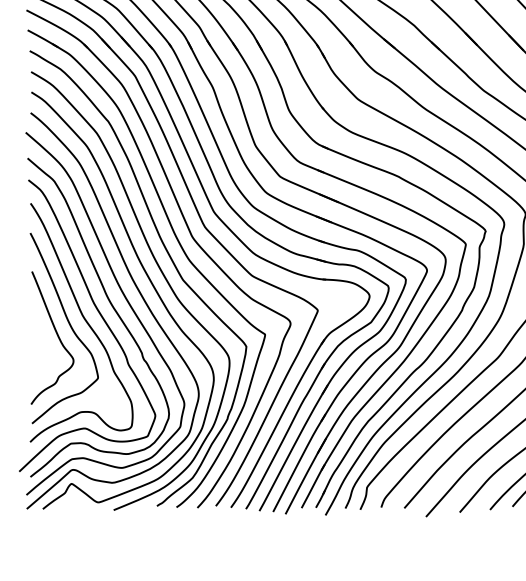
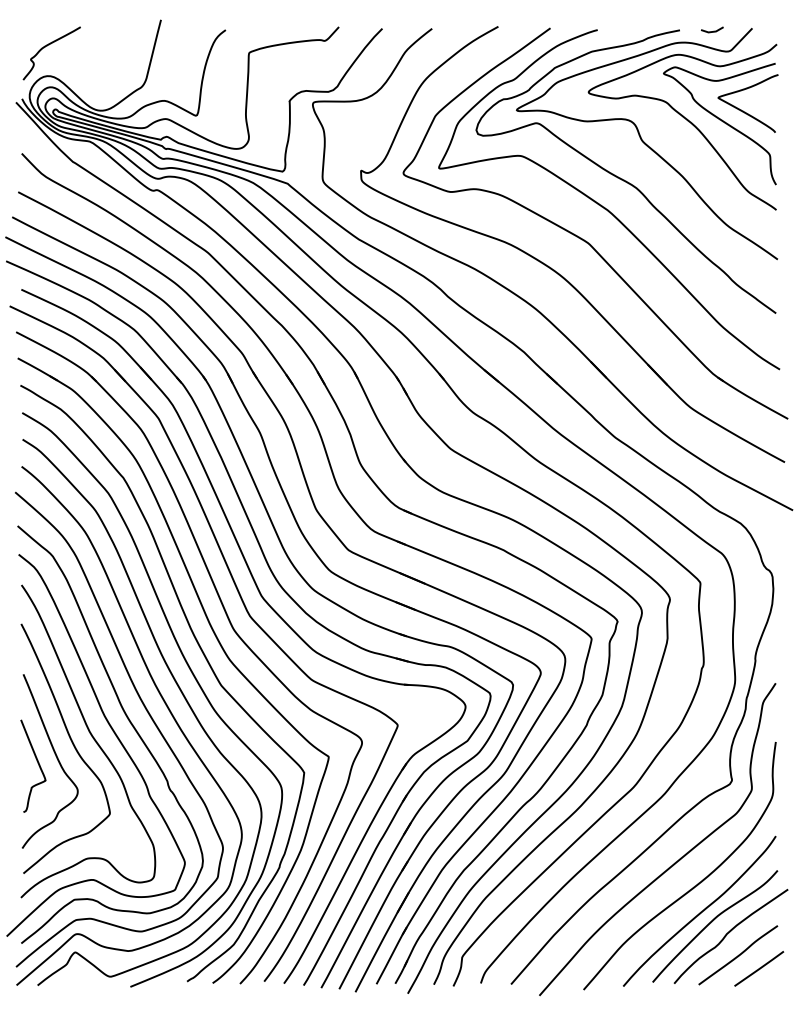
curve: (42, 339) -> (37, 763), added

